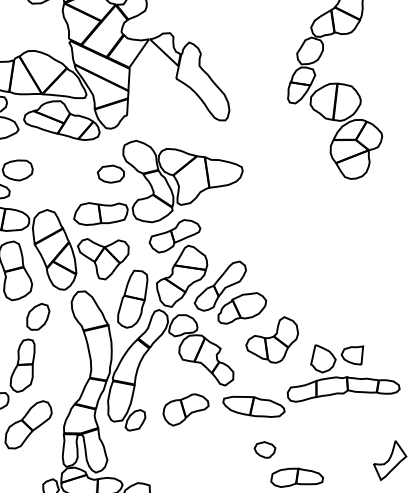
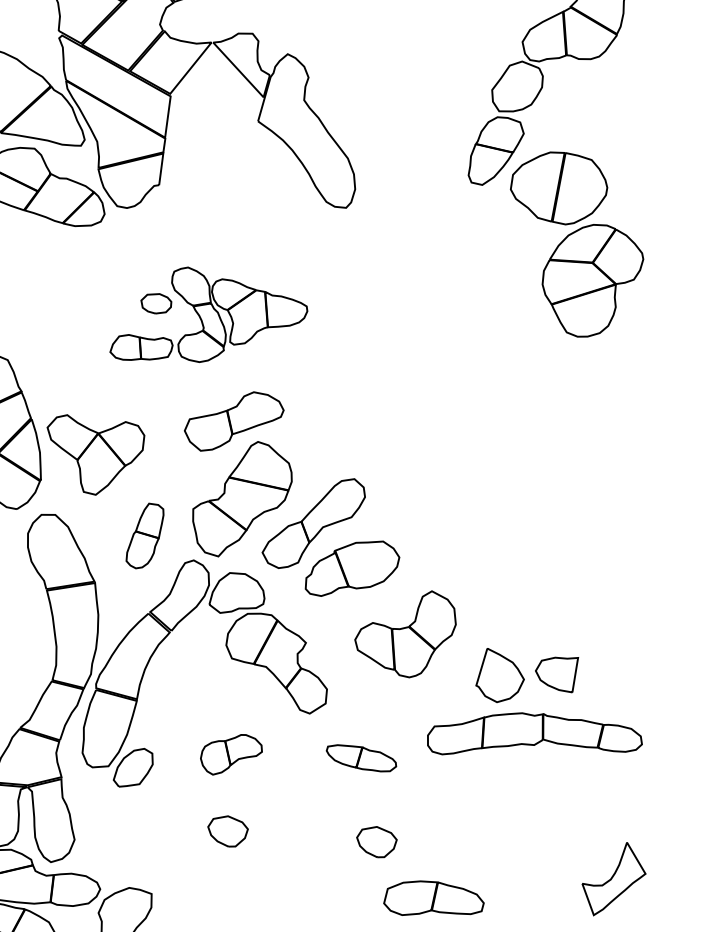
part: (158, 182) -> (210, 317), size x0.6
part: (132, 298) -> (144, 534), size x0.6
part: (253, 406) -> (360, 757), size x0.6
part: (185, 409) -> (230, 753), size x0.7
part: (186, 449) -> (226, 830), added

